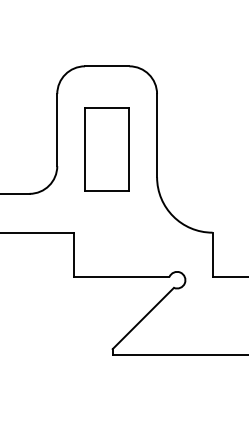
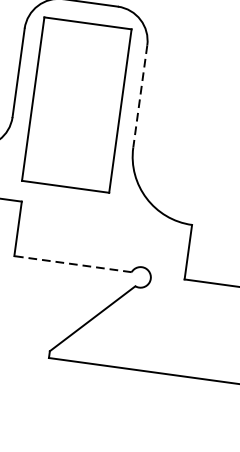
line: (157, 135) -> (140, 96), solid -> dashed
part: (106, 149) -> (75, 104), size x1.6
line: (121, 277) -> (72, 264), solid -> dashed

